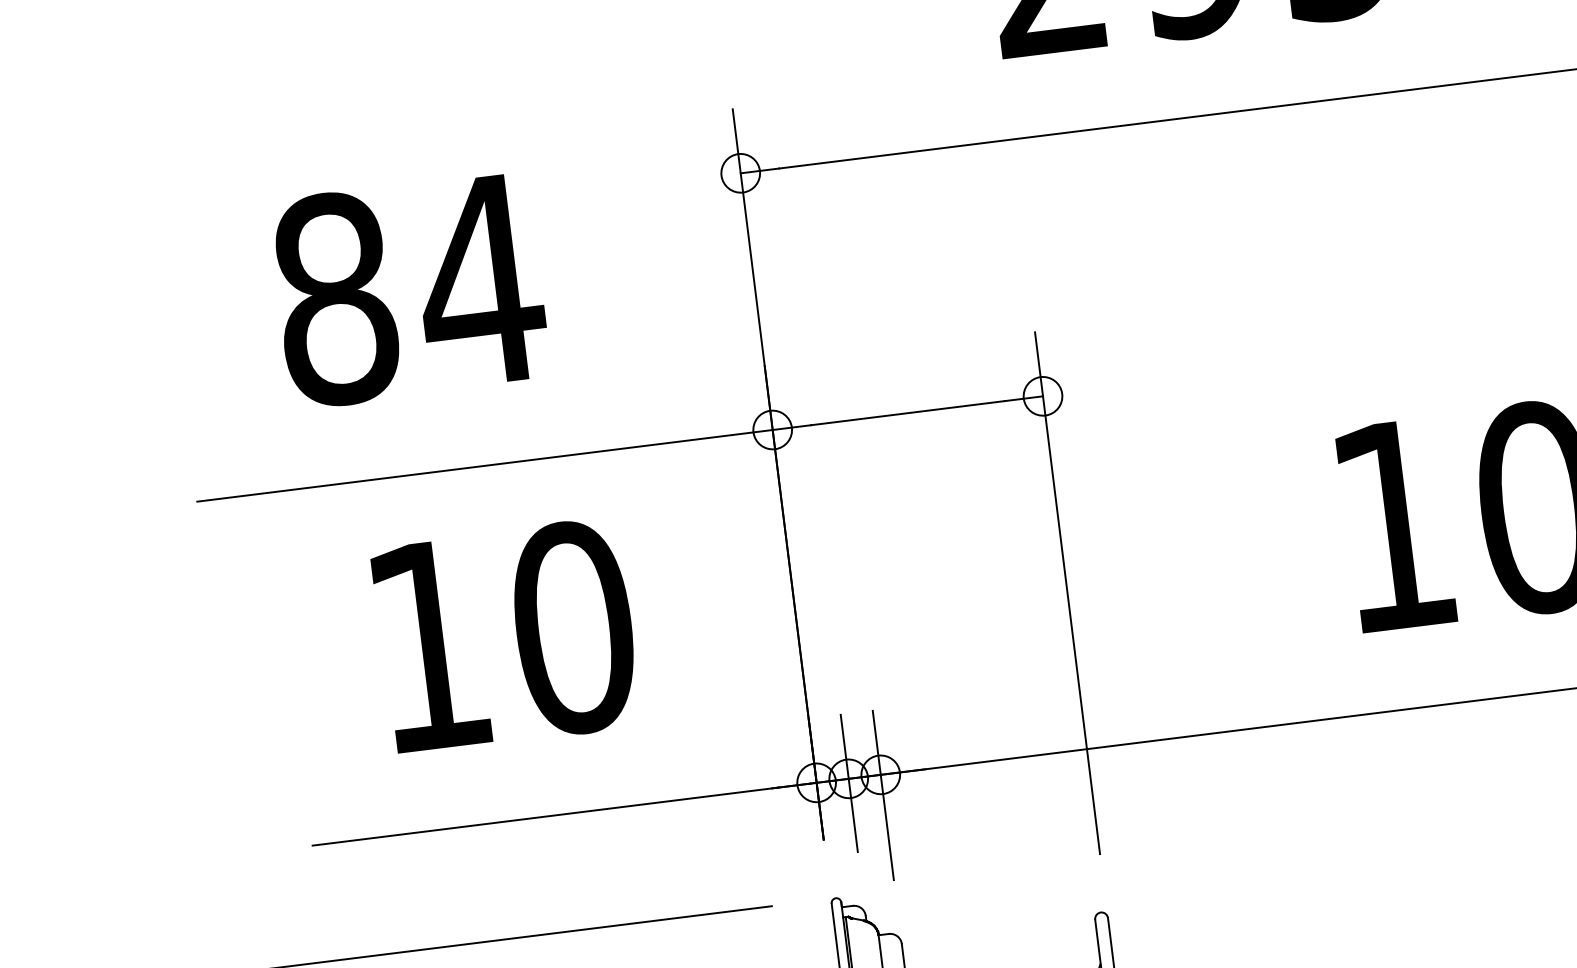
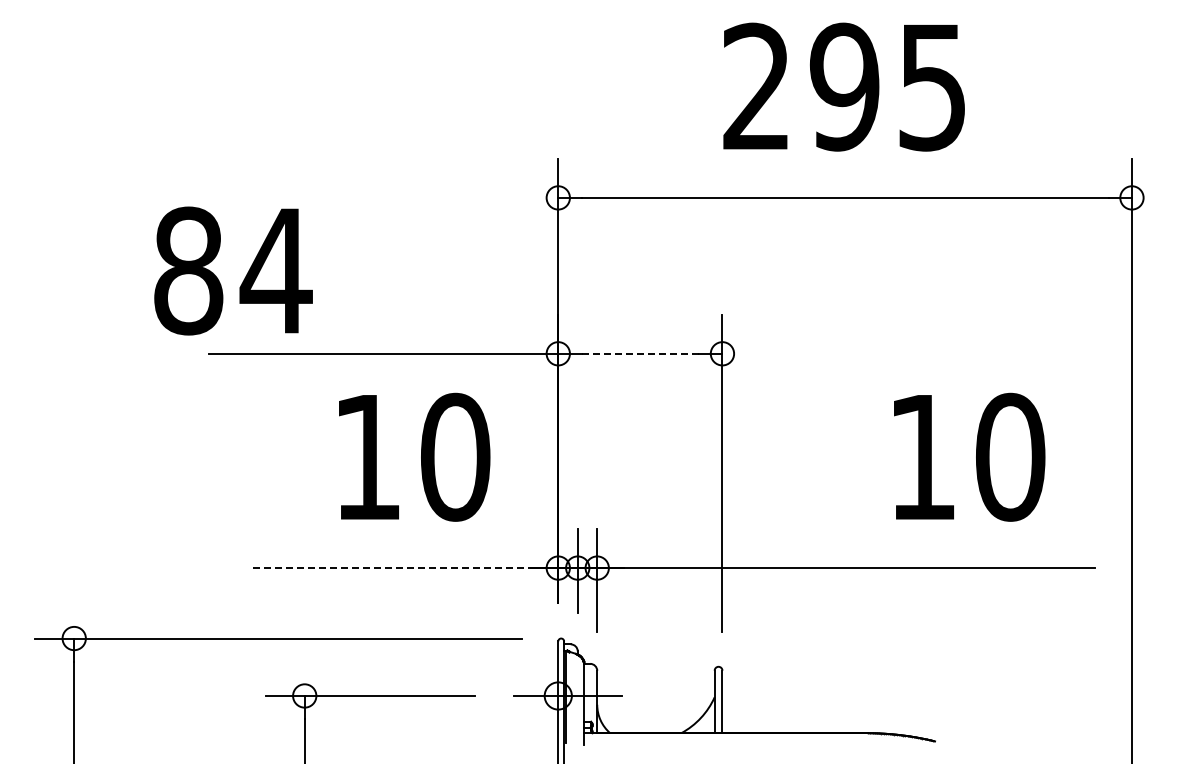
text: (409, 289) -> (233, 270), moved
line: (907, 412) -> (640, 353), solid -> dashed
text: (505, 634) -> (414, 456), moved
line: (545, 817) -> (393, 568), solid -> dashed

